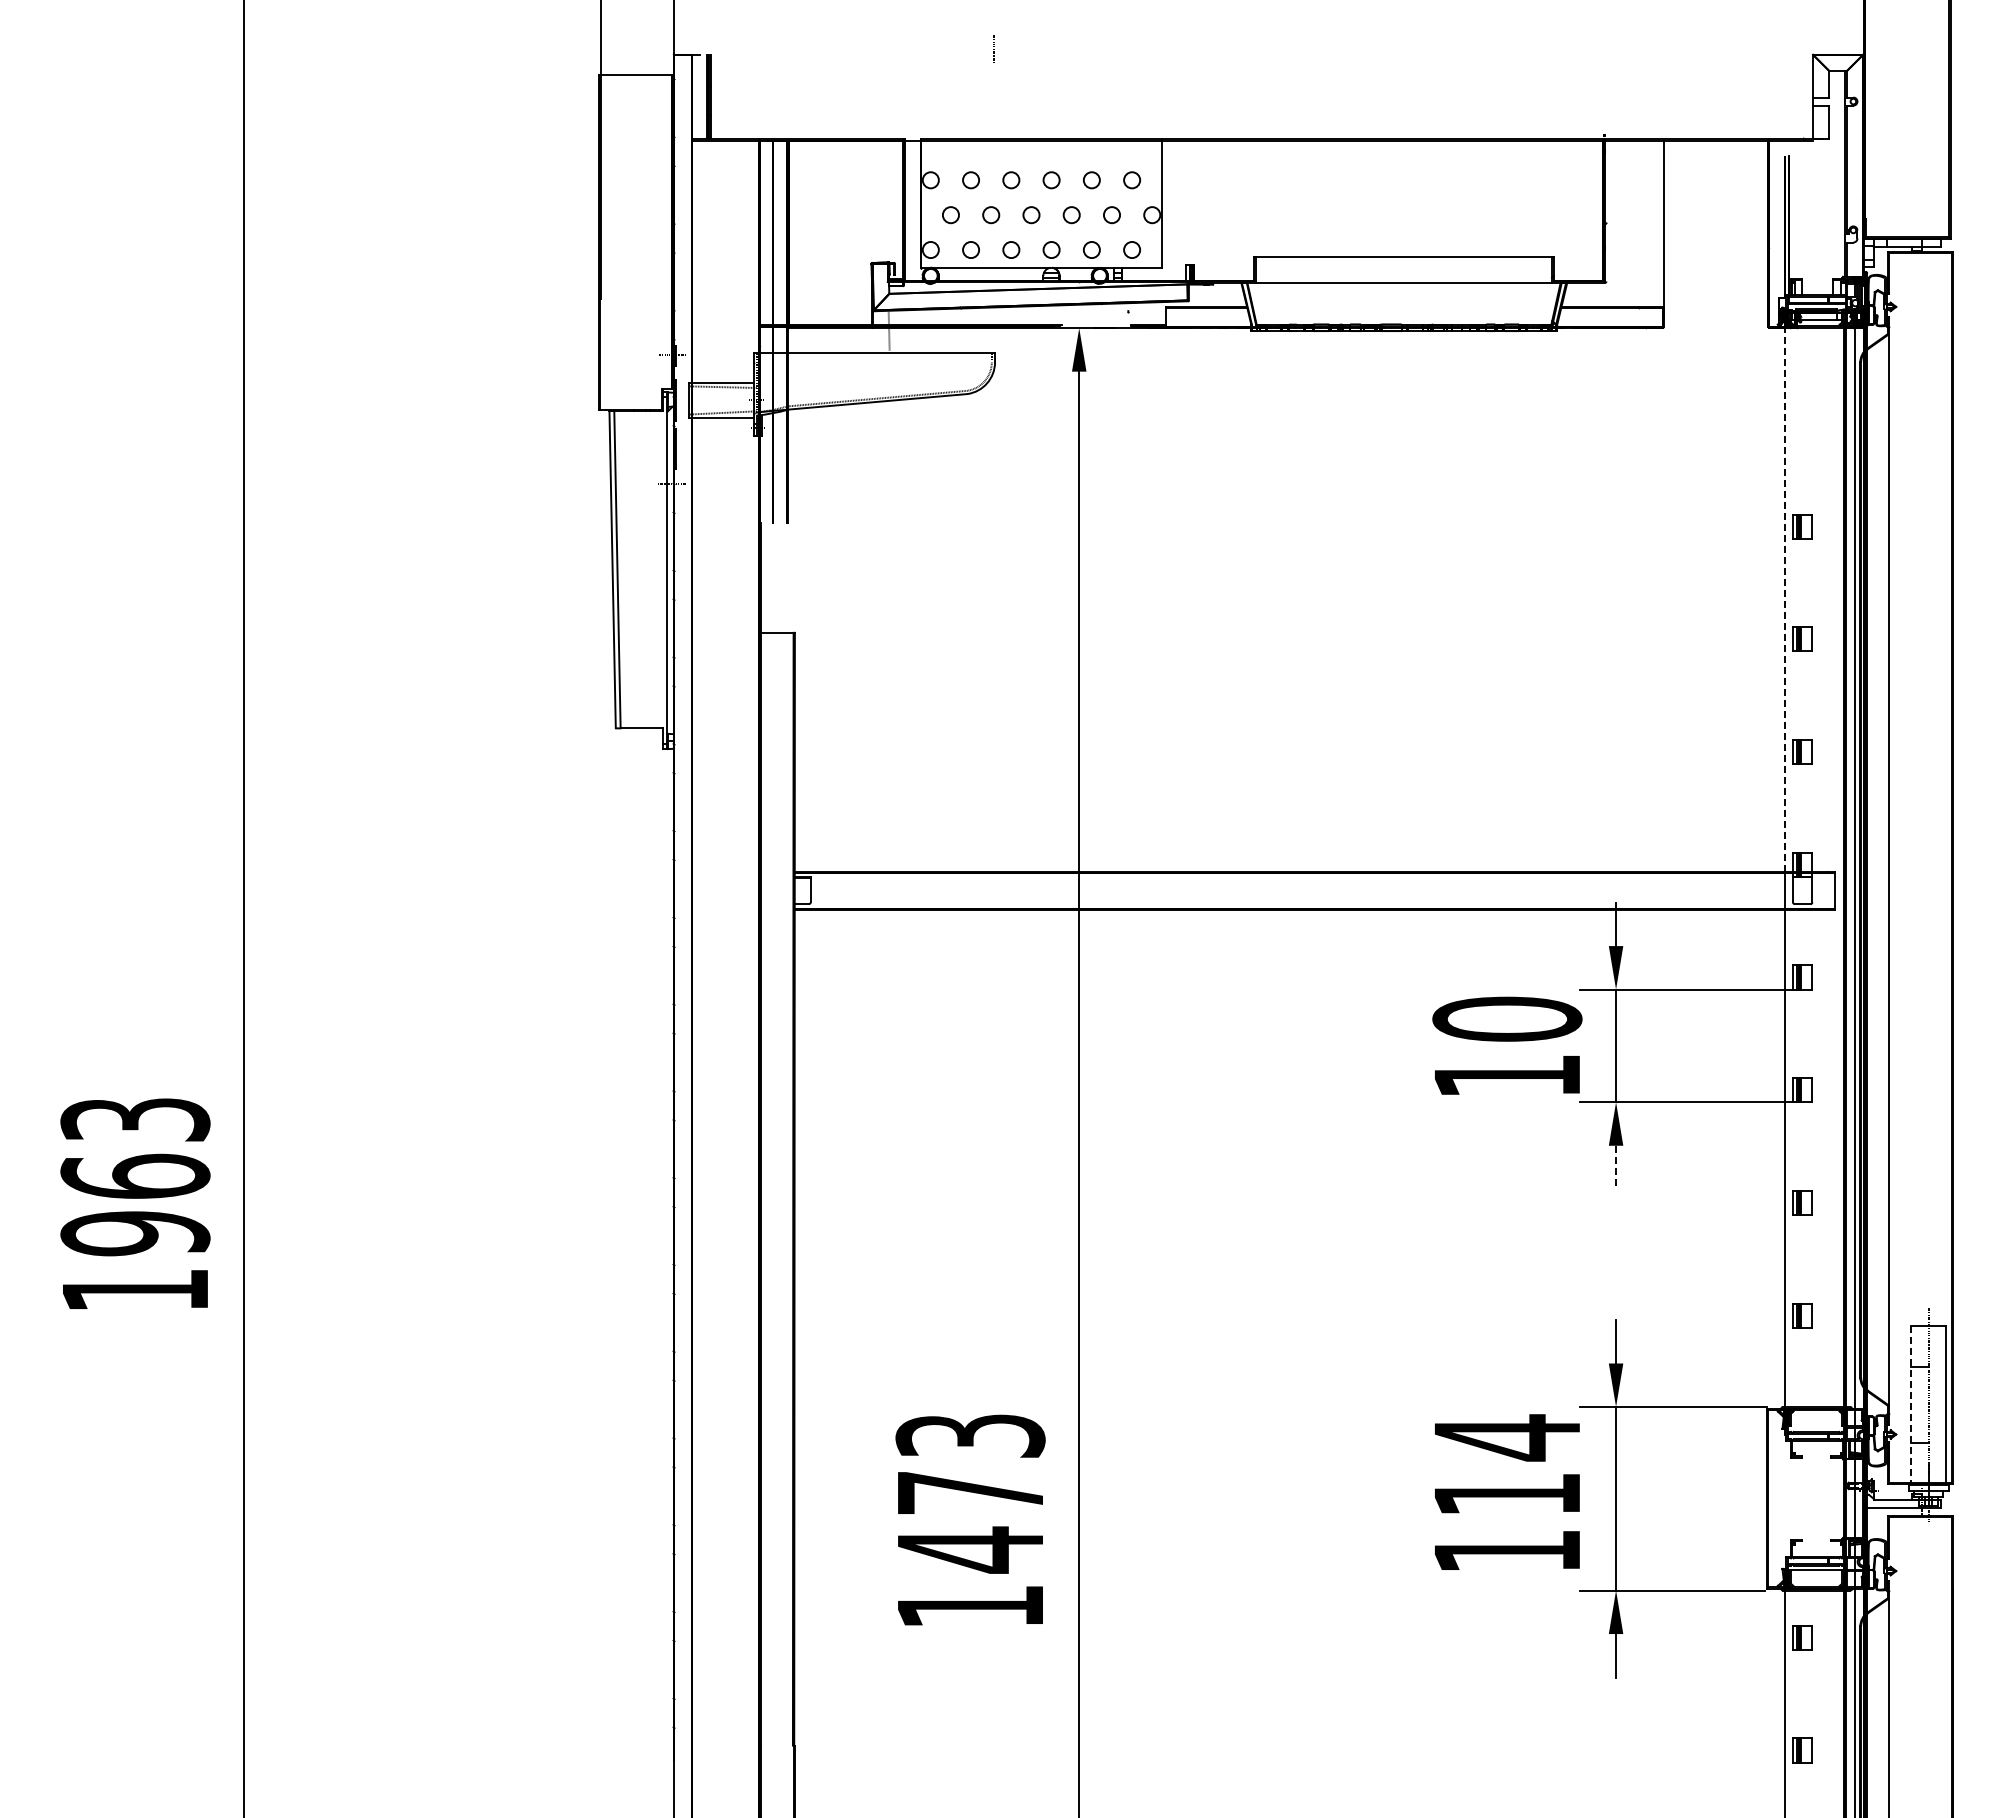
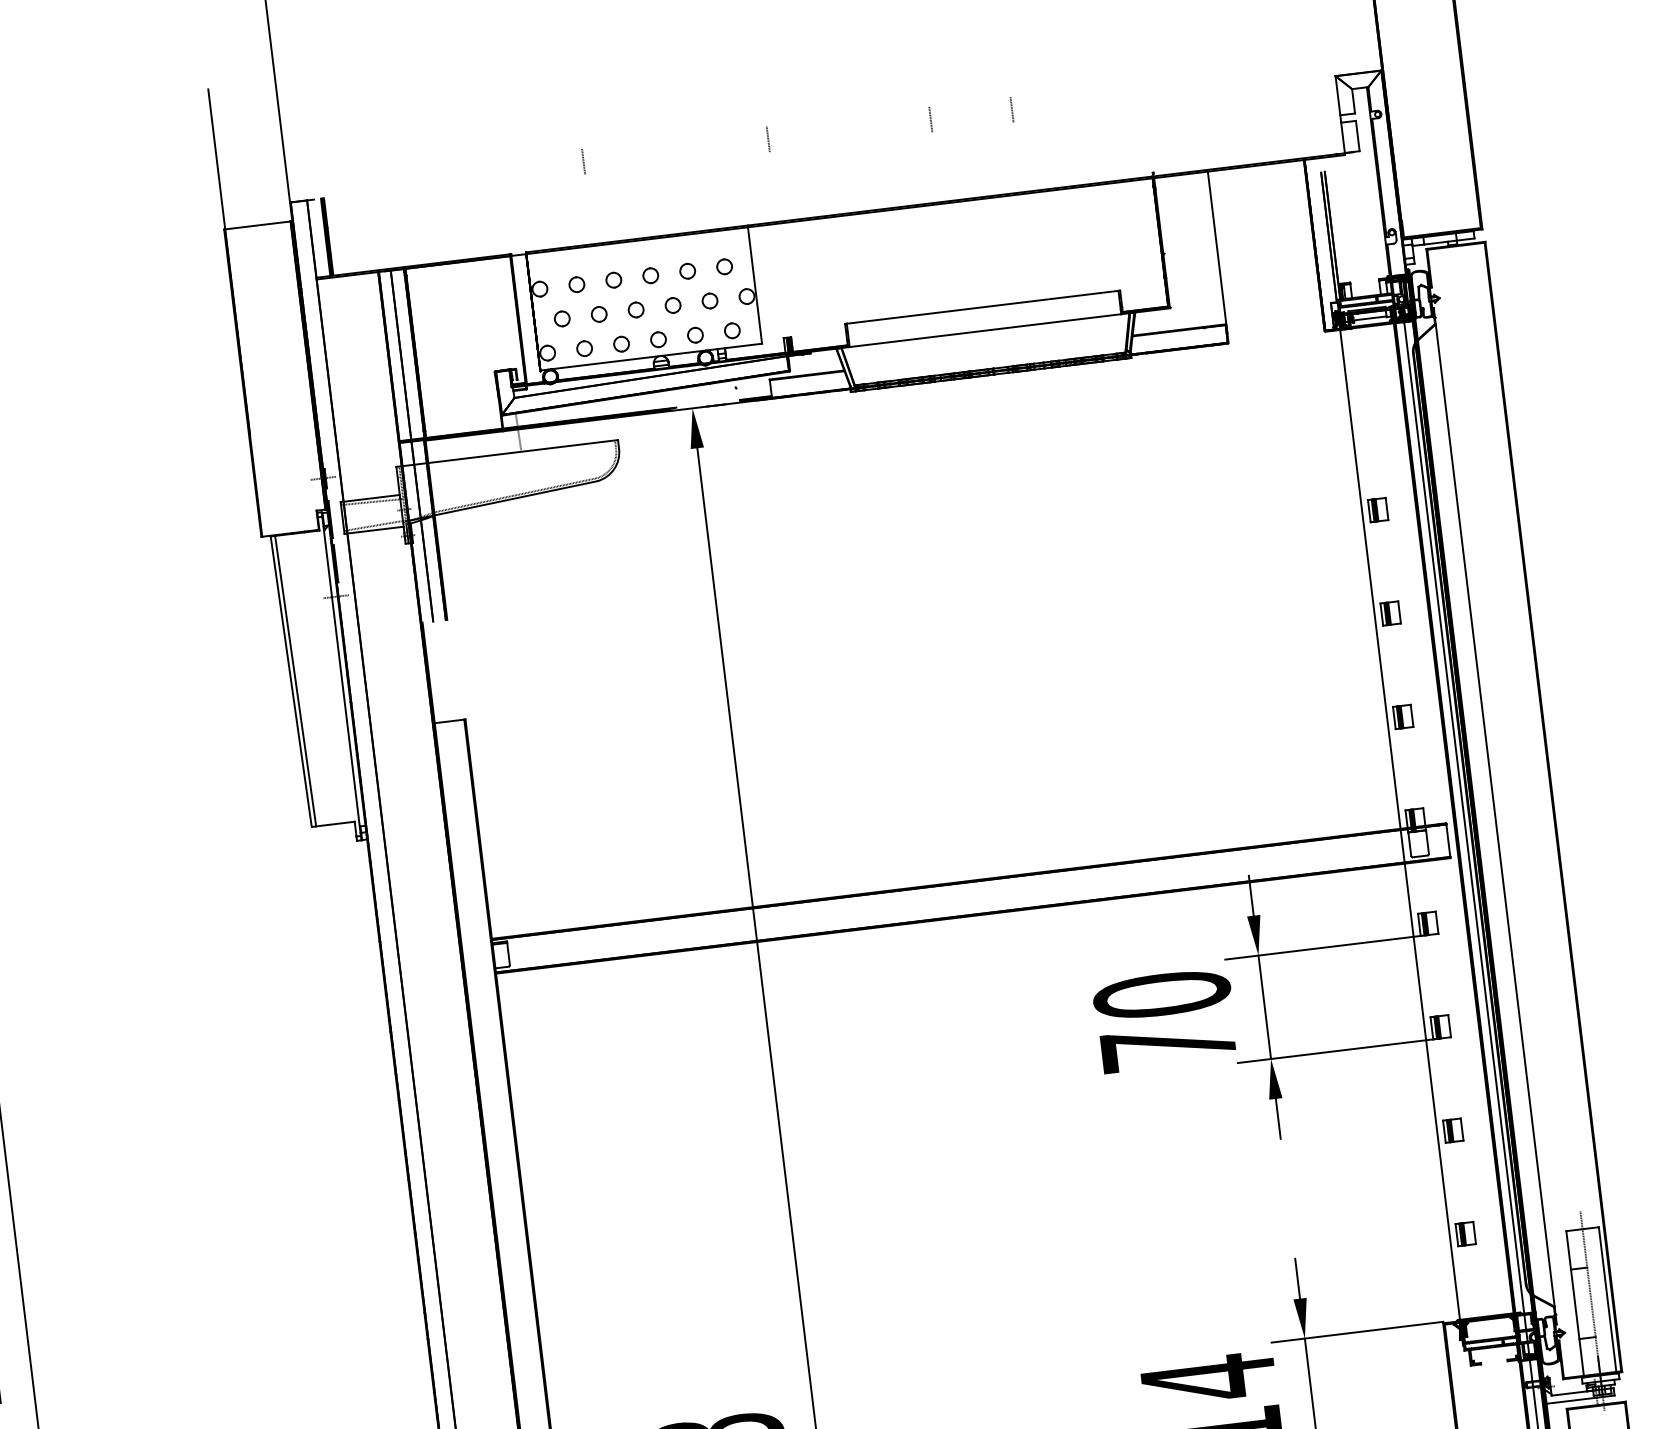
line: (1195, 49) -> (768, 139), added
line: (1372, 49) -> (930, 120), added
line: (1460, 49) -> (1011, 110), added
line: (1785, 600) -> (1370, 579), dashed -> solid
text: (1507, 1076) -> (1168, 1047), 10 -> 70
line: (1616, 1167) -> (1278, 1118), dashed -> solid
line: (1910, 1405) -> (1574, 1304), dashed -> solid

